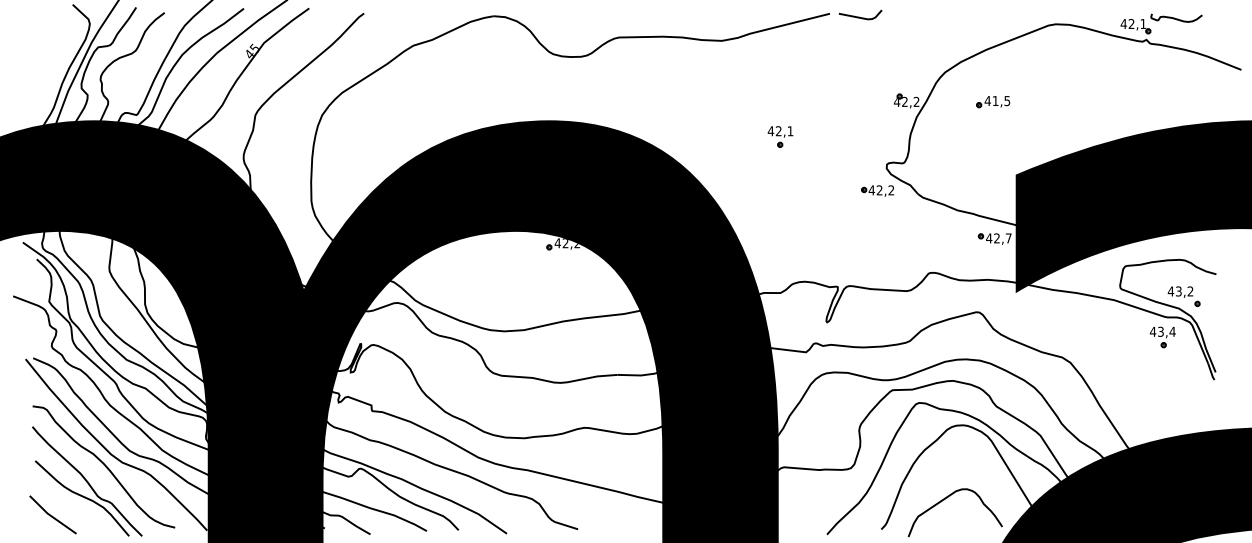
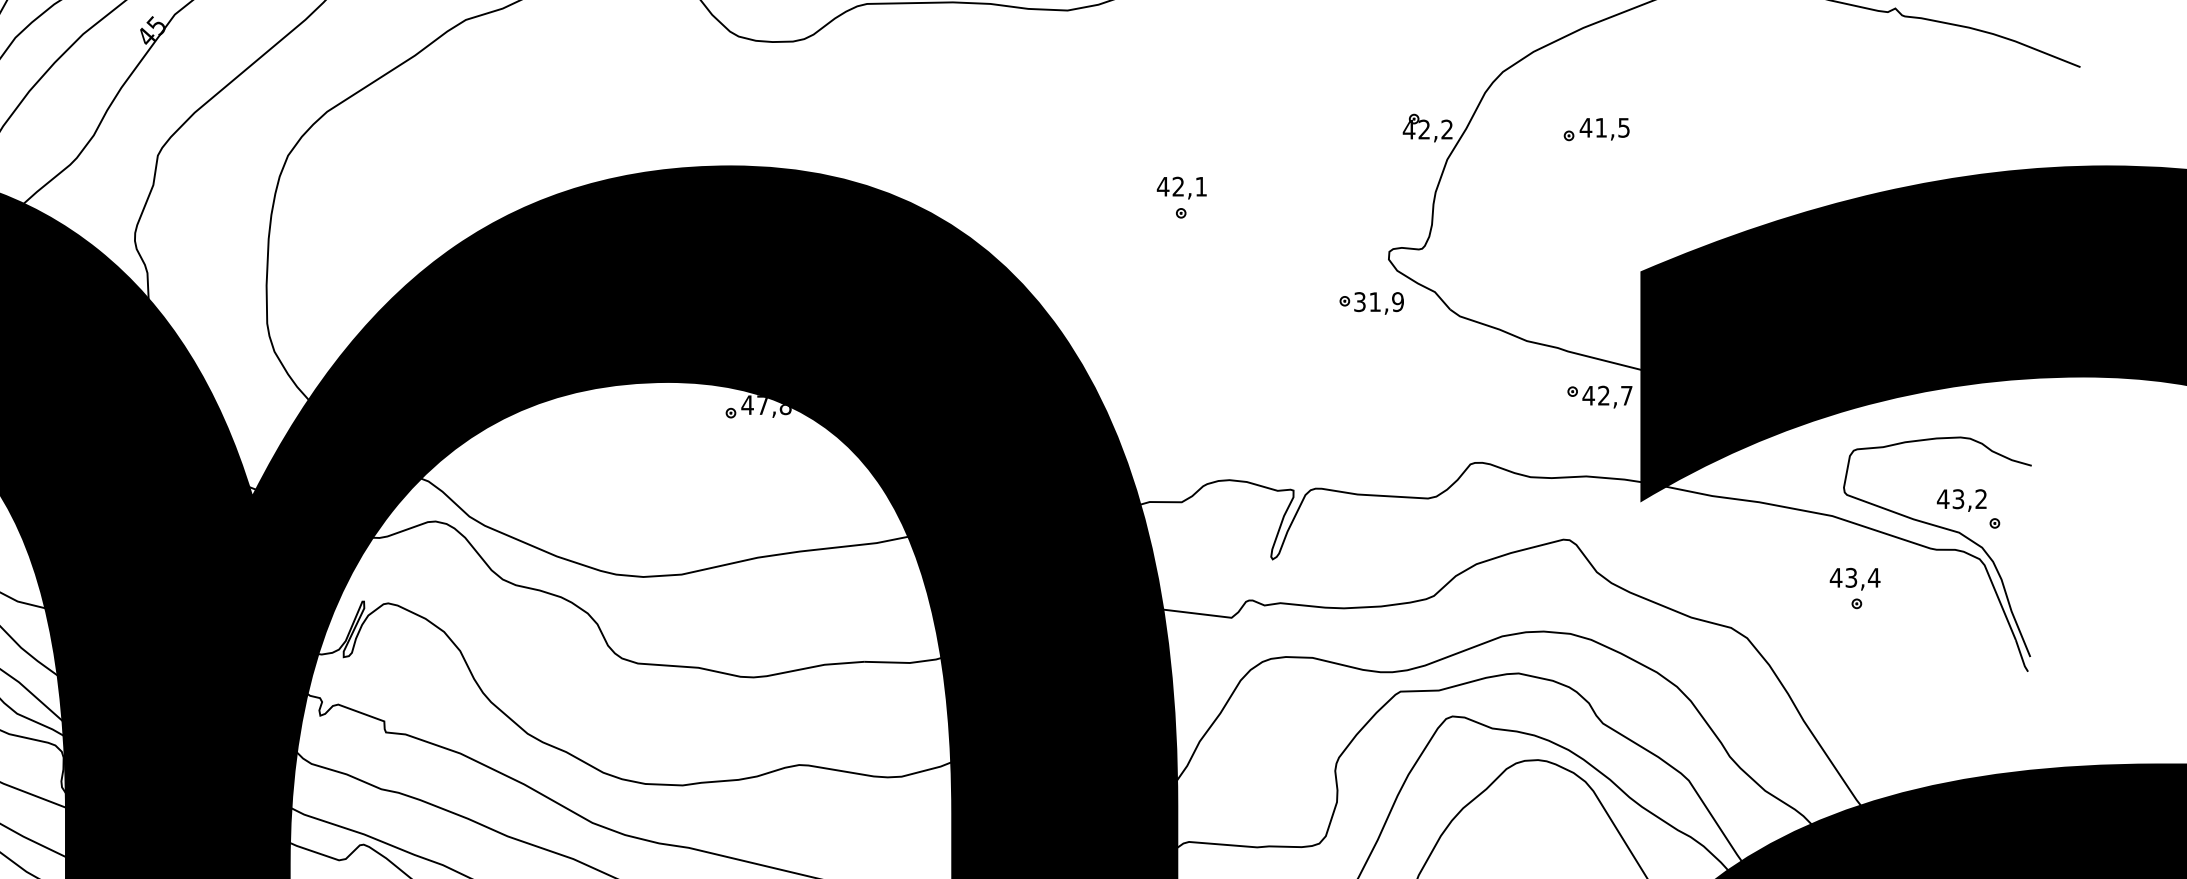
text: (881, 190) -> (1378, 302), 42,2 -> 31,9
text: (571, 243) -> (774, 405), 42,2 -> 47,8
part: (1162, 337) -> (1854, 588), moved

